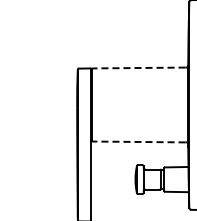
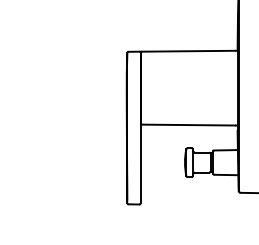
line: (139, 68) -> (188, 51), dashed -> solid
line: (139, 142) -> (188, 125), dashed -> solid

